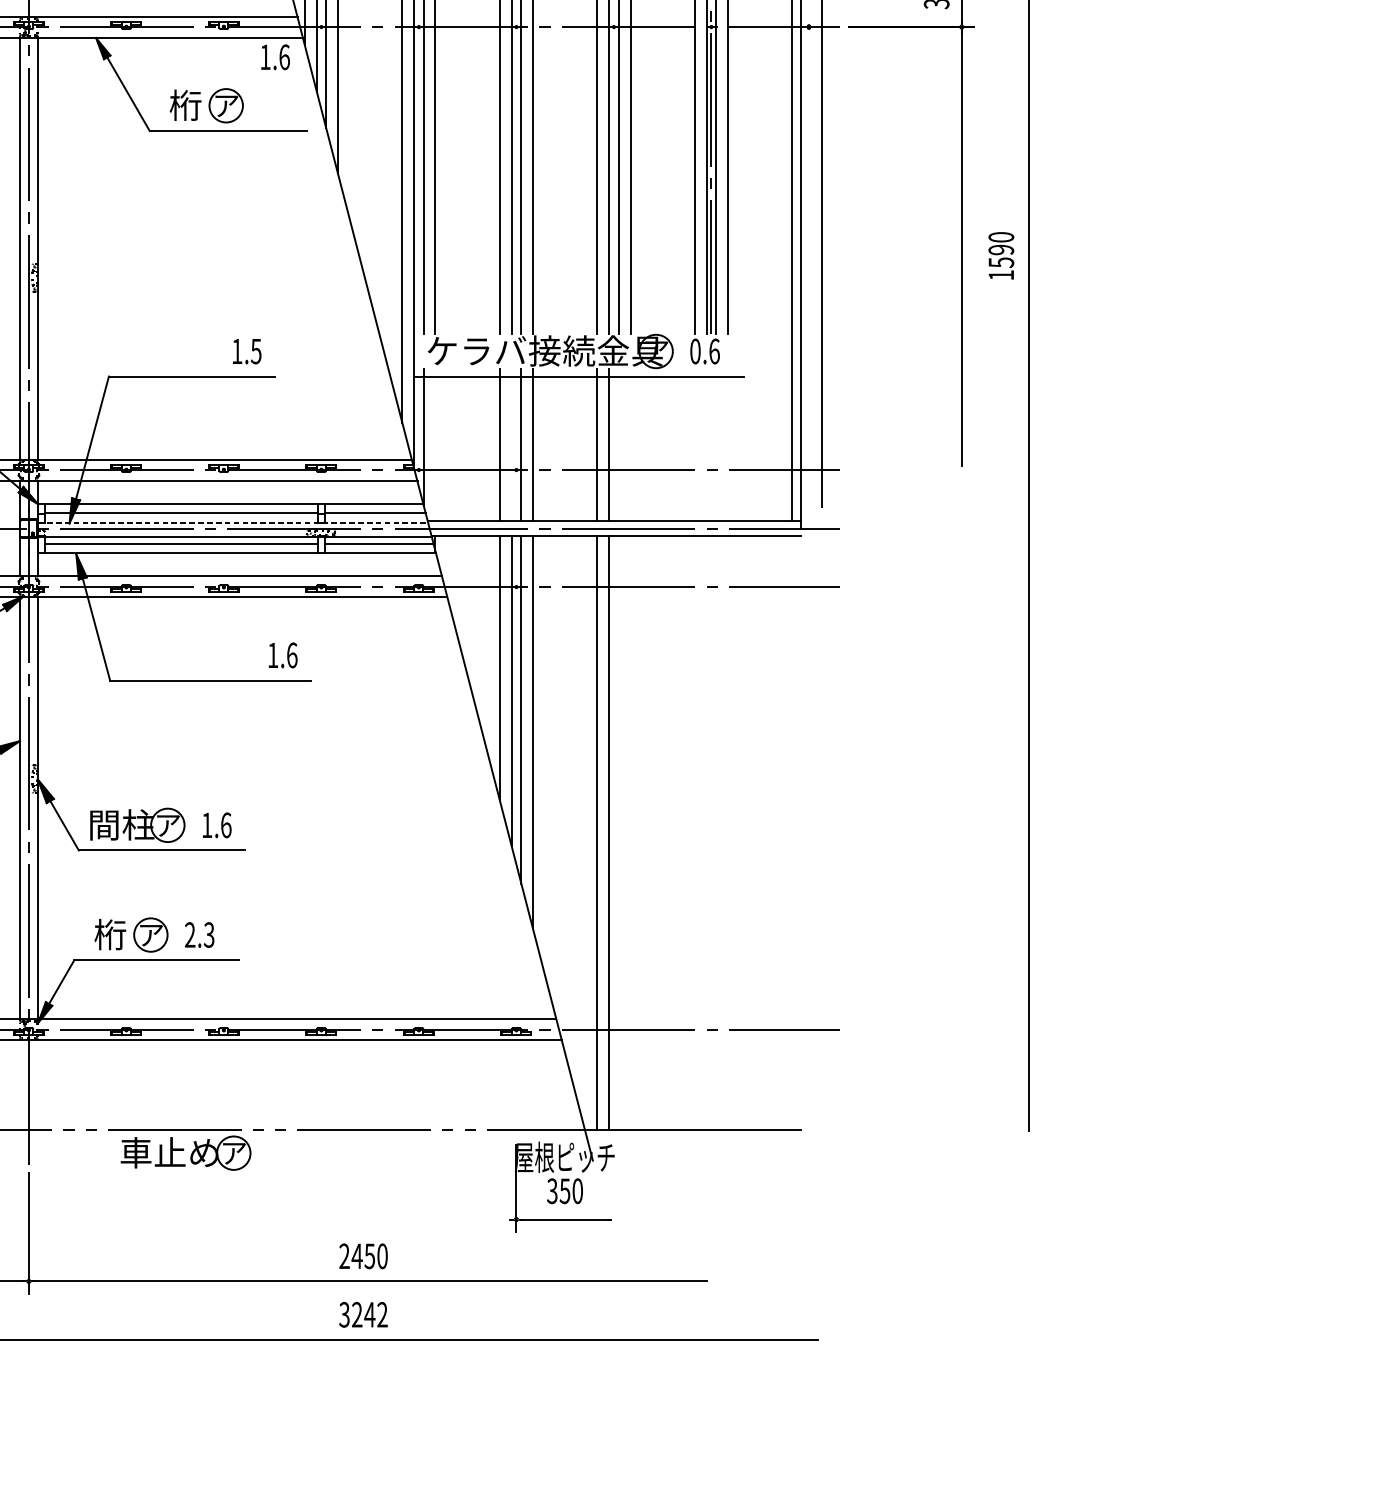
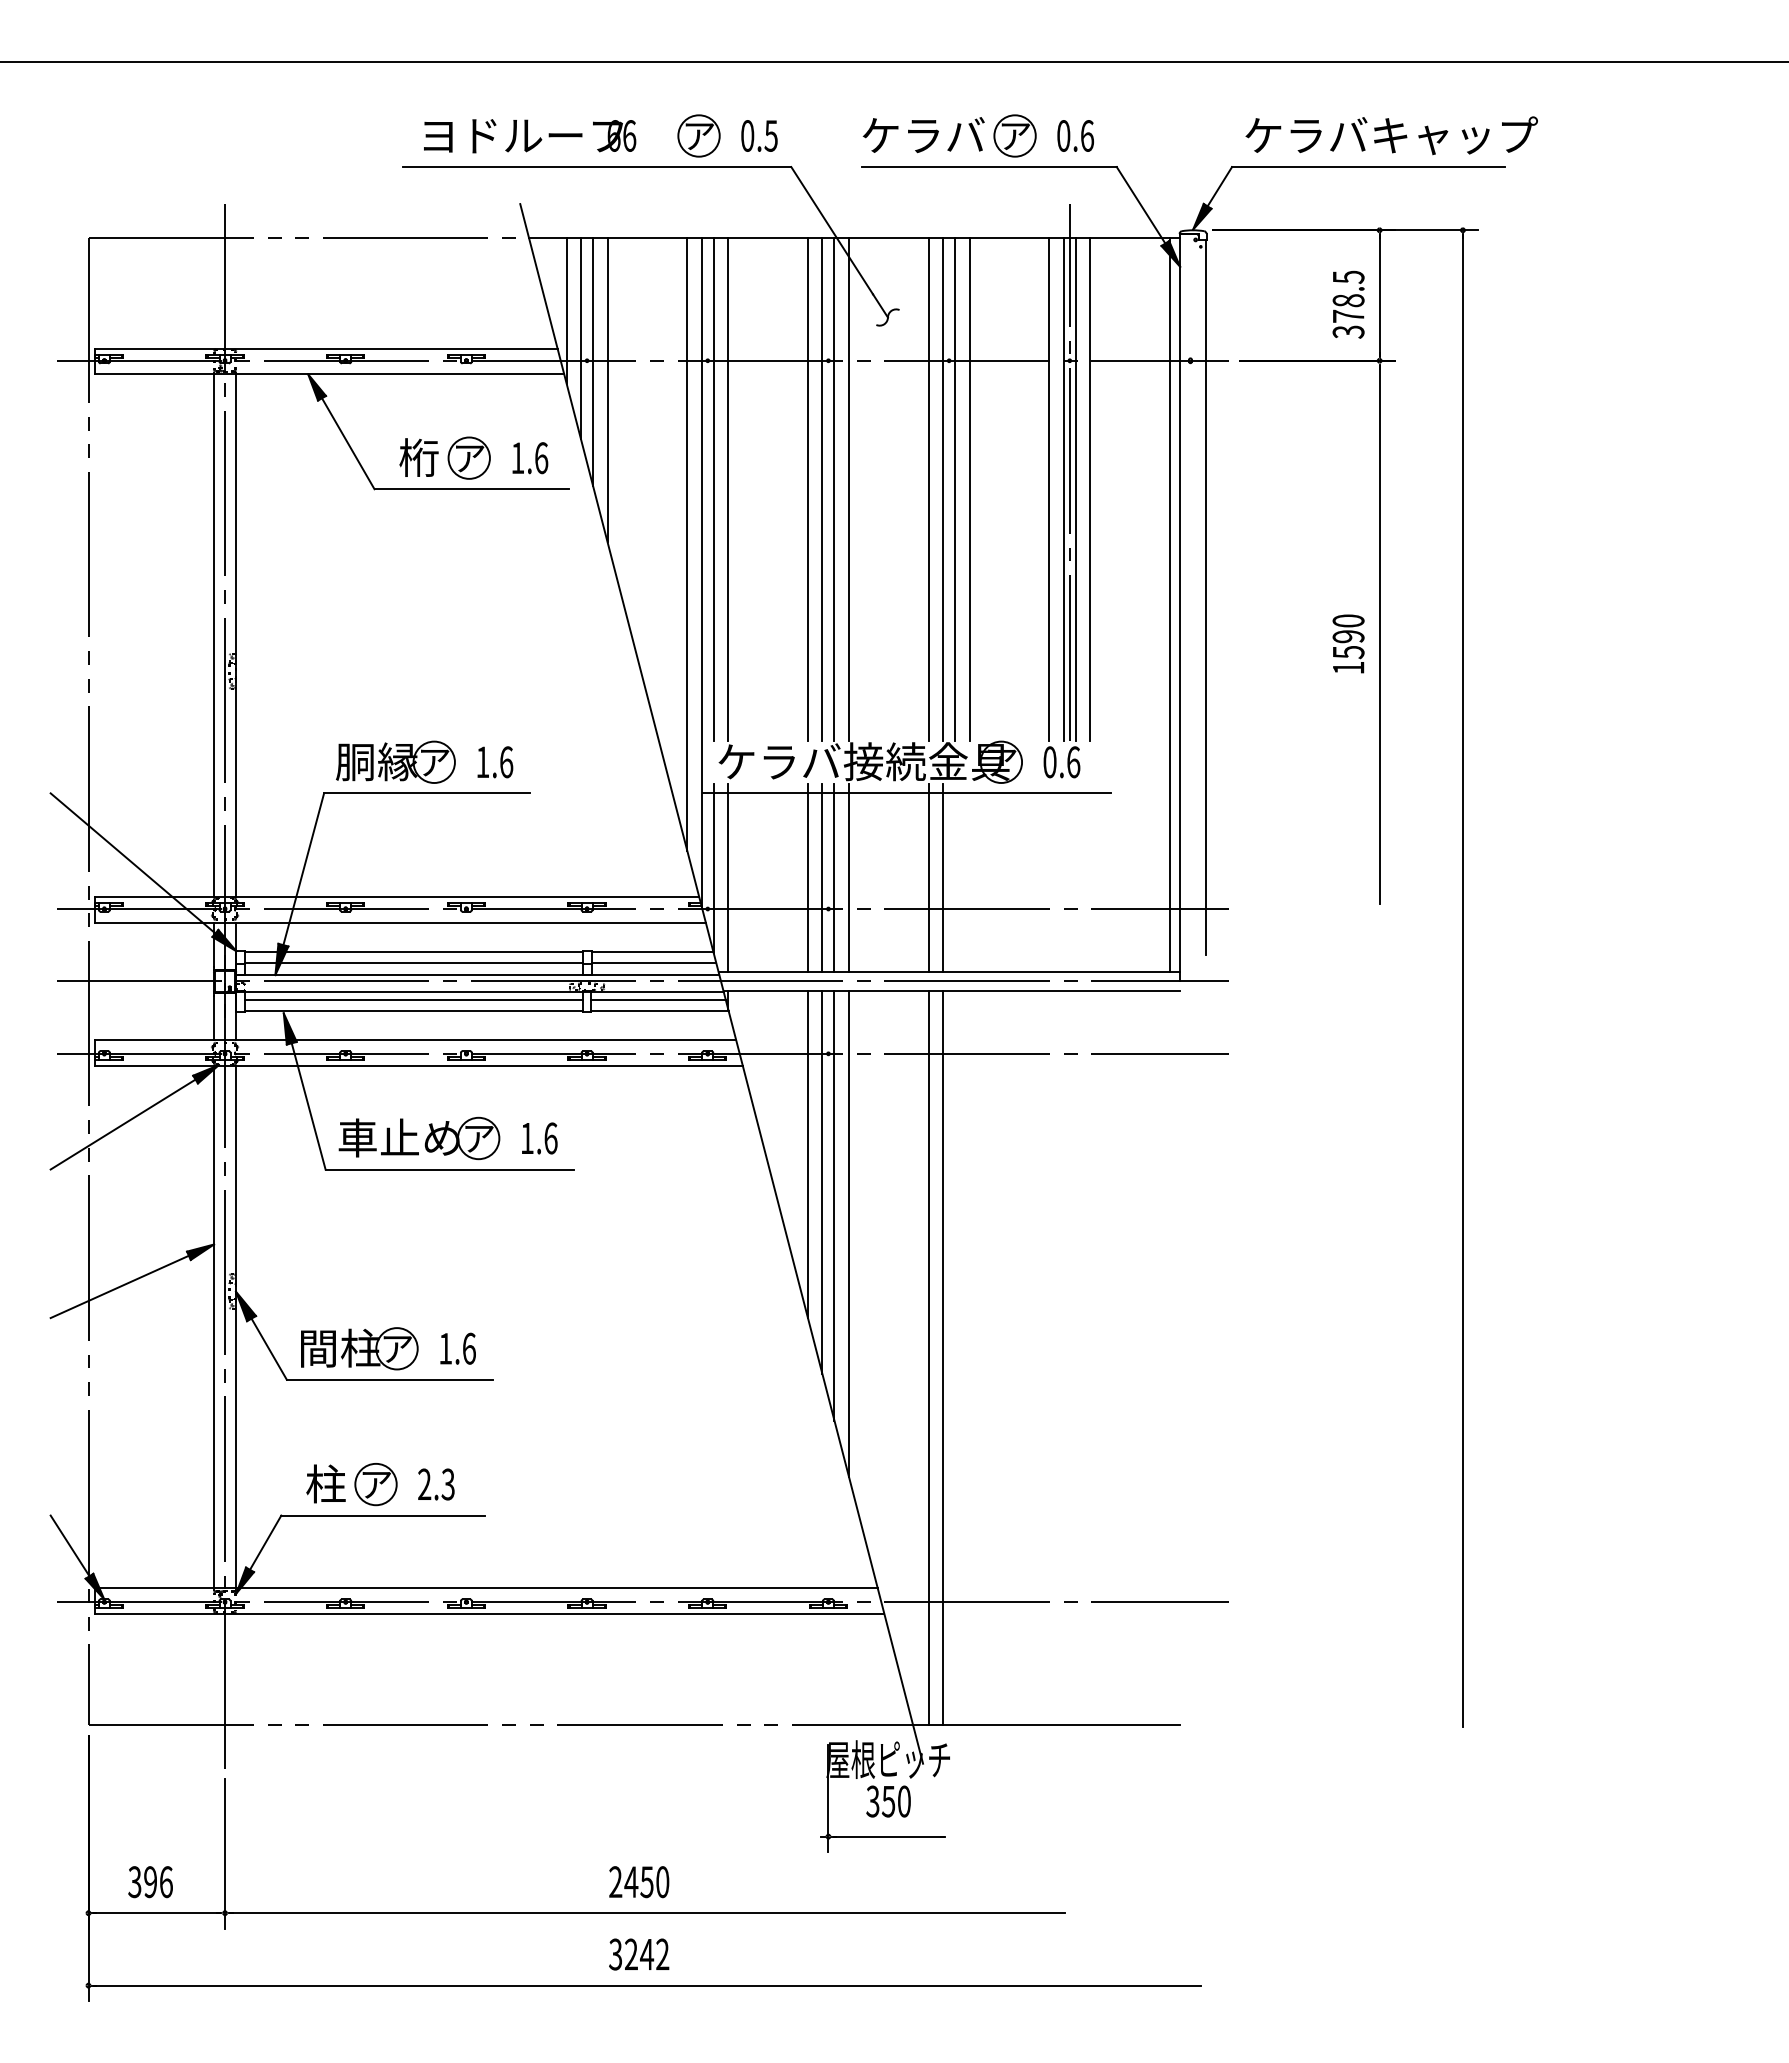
text: (275, 57) -> (530, 458), moved
text: (1001, 255) -> (1348, 643), moved
part: (166, 350) -> (395, 761), added
text: (256, 351) -> (506, 762), 1.5 -> 1.6
line: (435, 444) -> (728, 877), added
line: (511, 444) -> (822, 877), added
line: (233, 523) -> (478, 975), dashed -> solid
text: (110, 934) -> (325, 1483), 桁 -> 柱
part: (186, 1153) -> (419, 1138), moved

